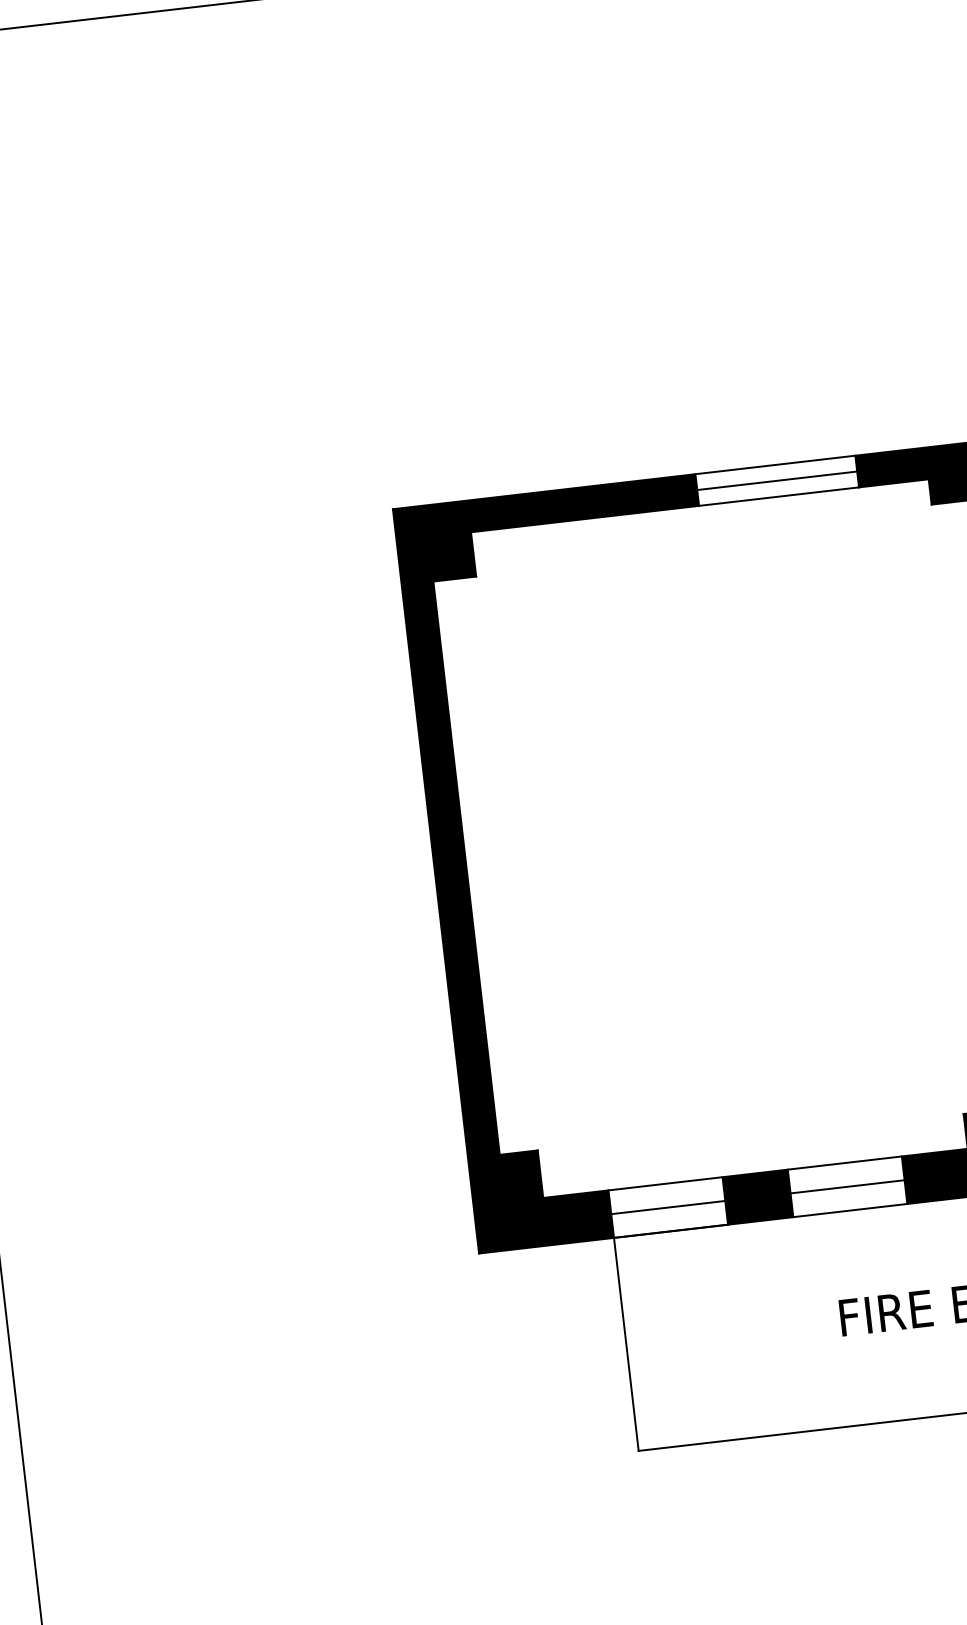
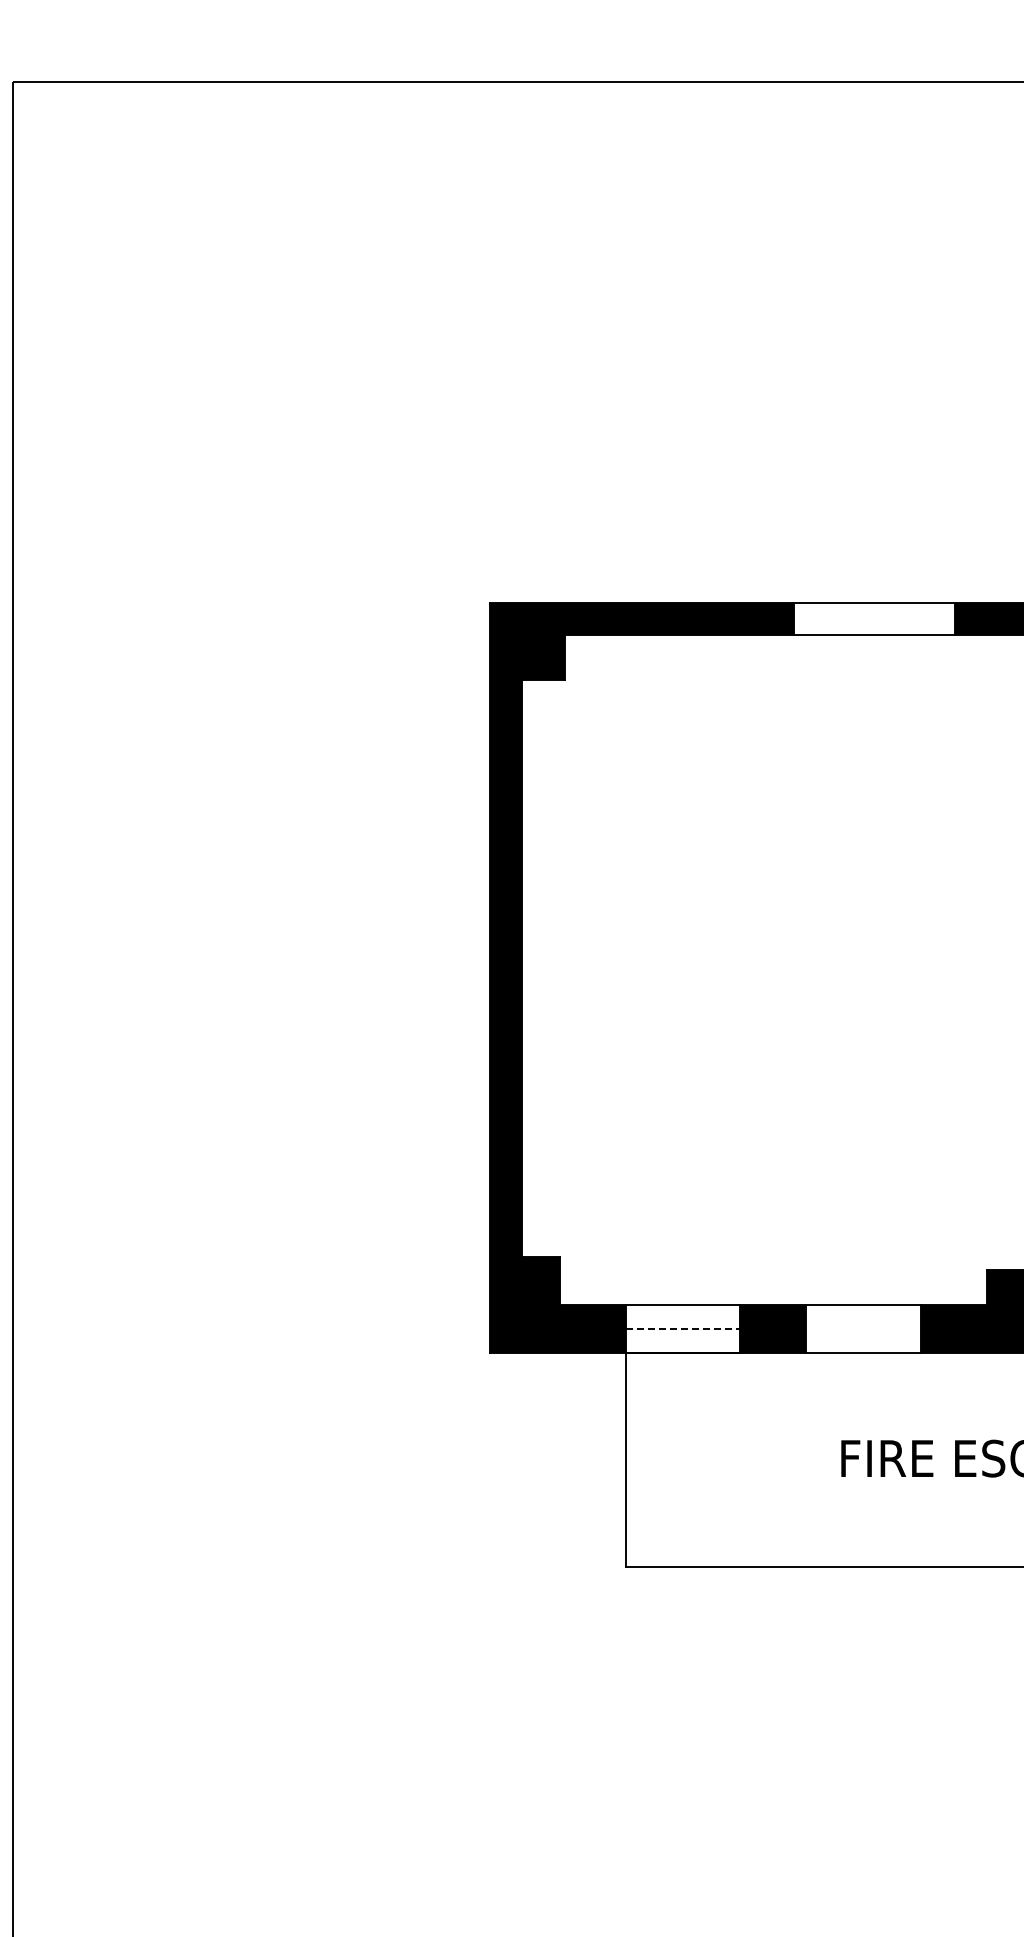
line: (776, 481) -> (874, 619), removed
line: (847, 1186) -> (863, 1328), removed
line: (668, 1207) -> (683, 1328), solid -> dashed

